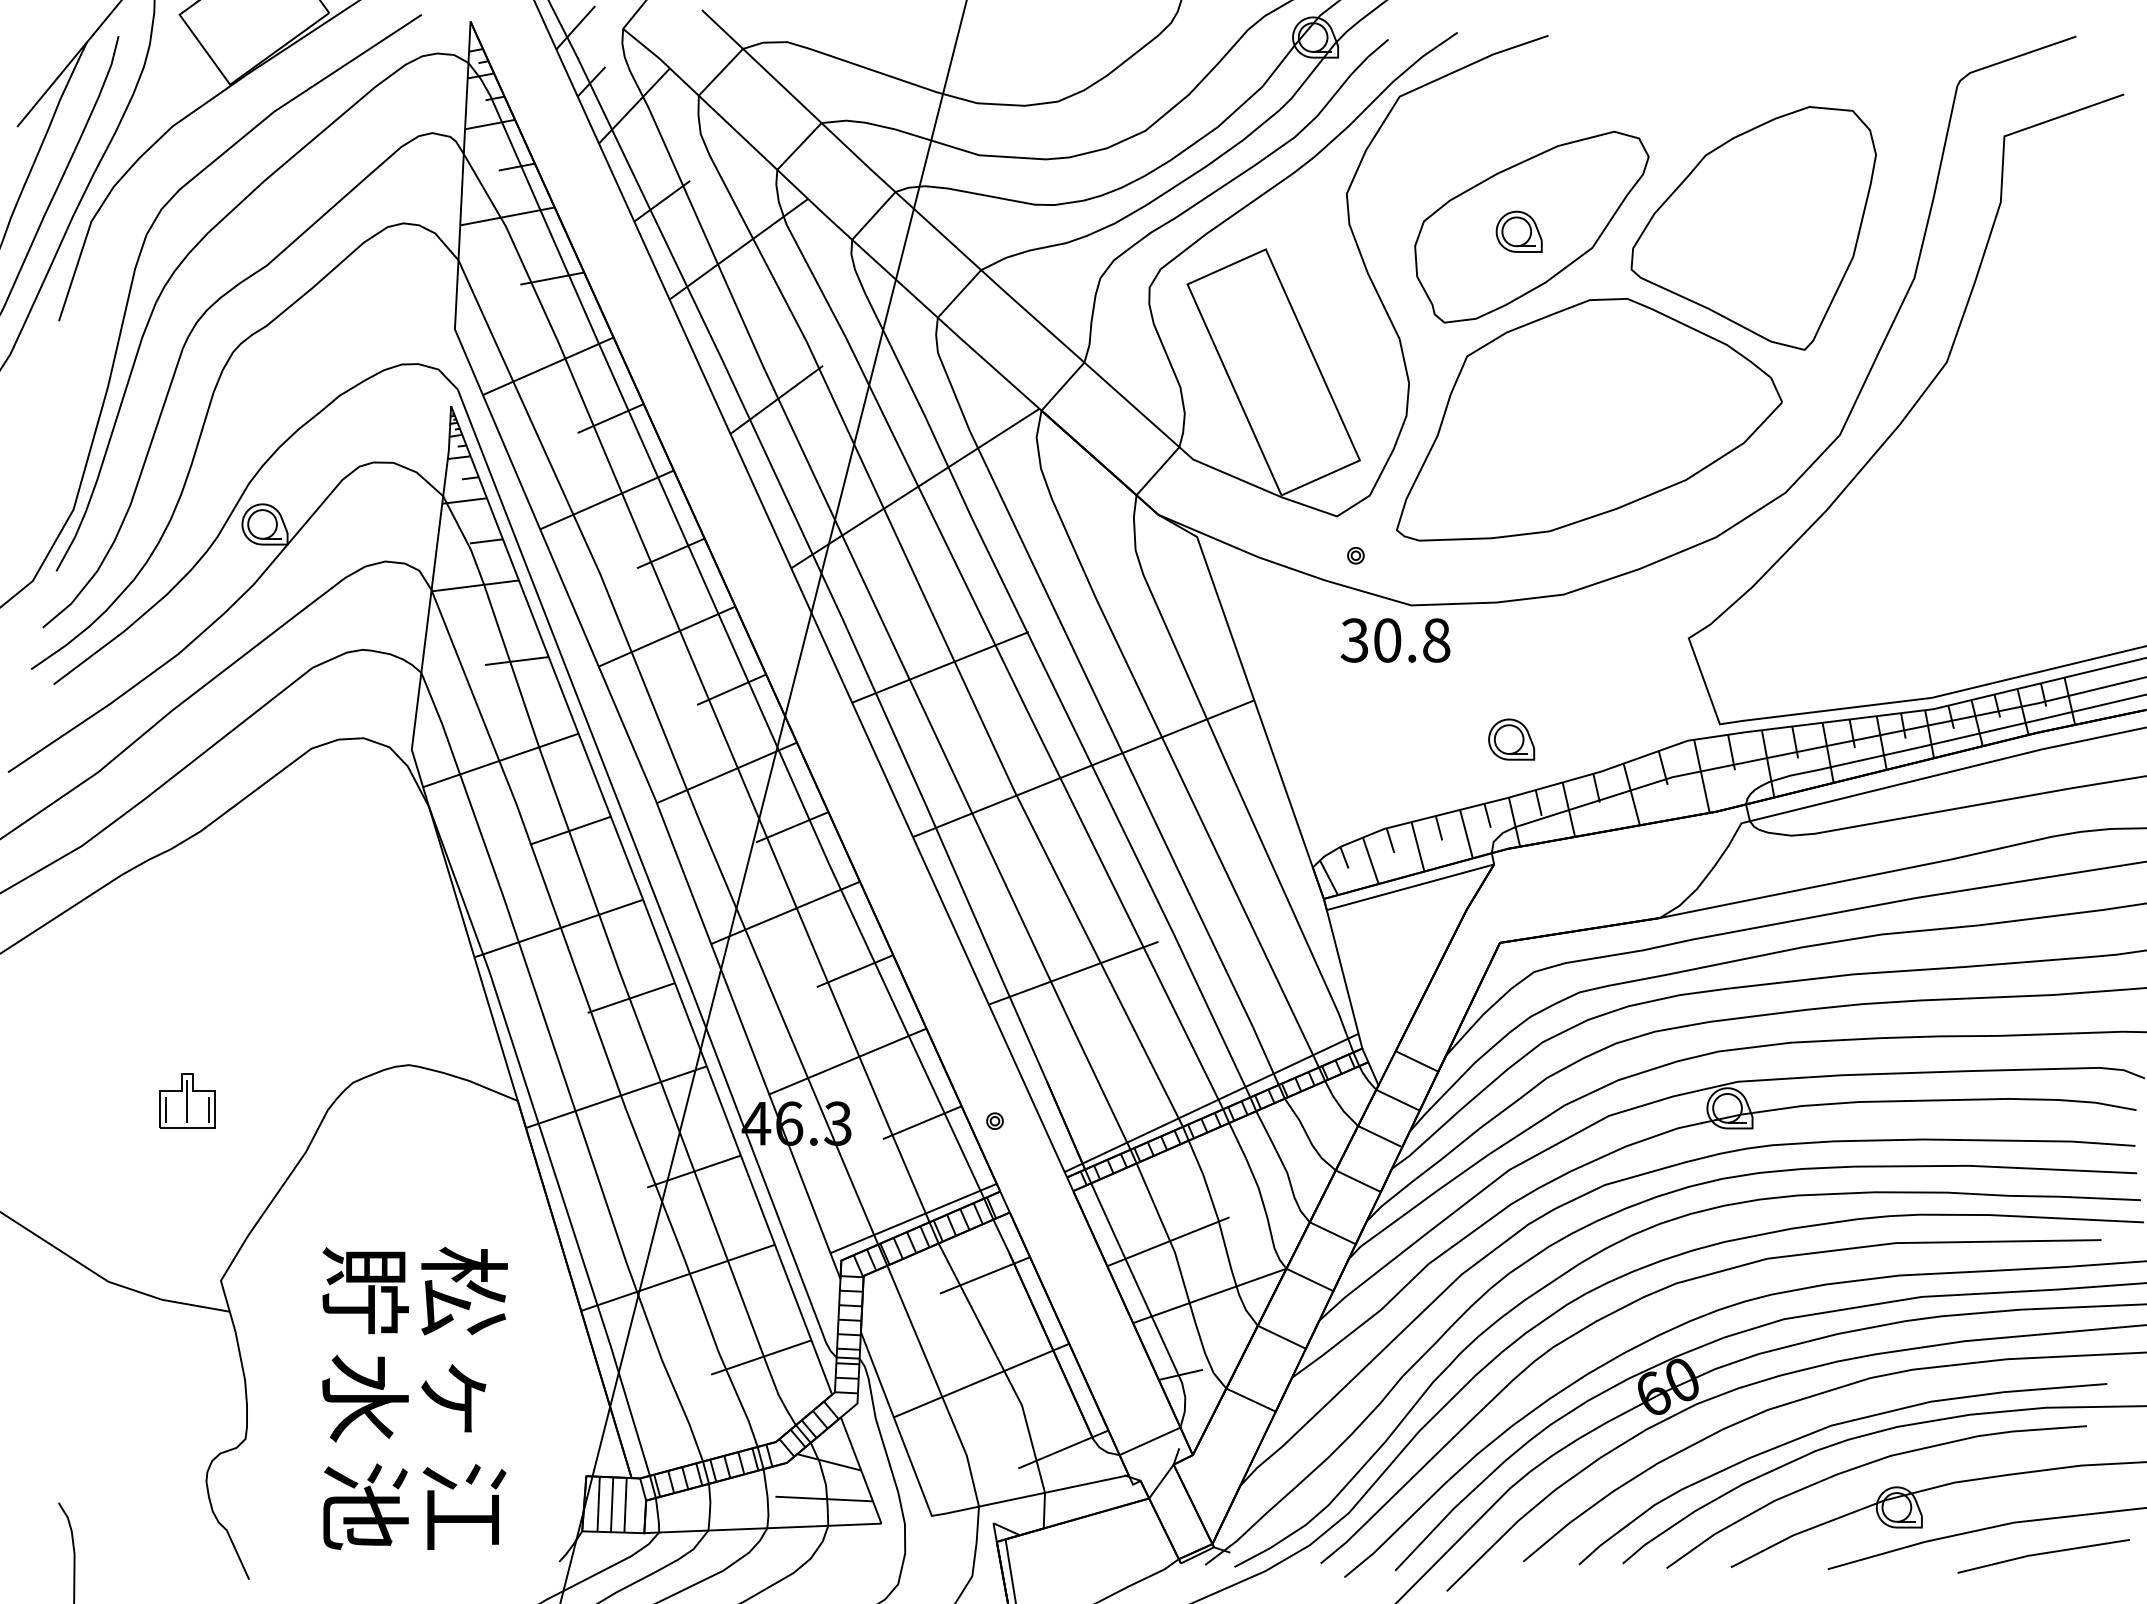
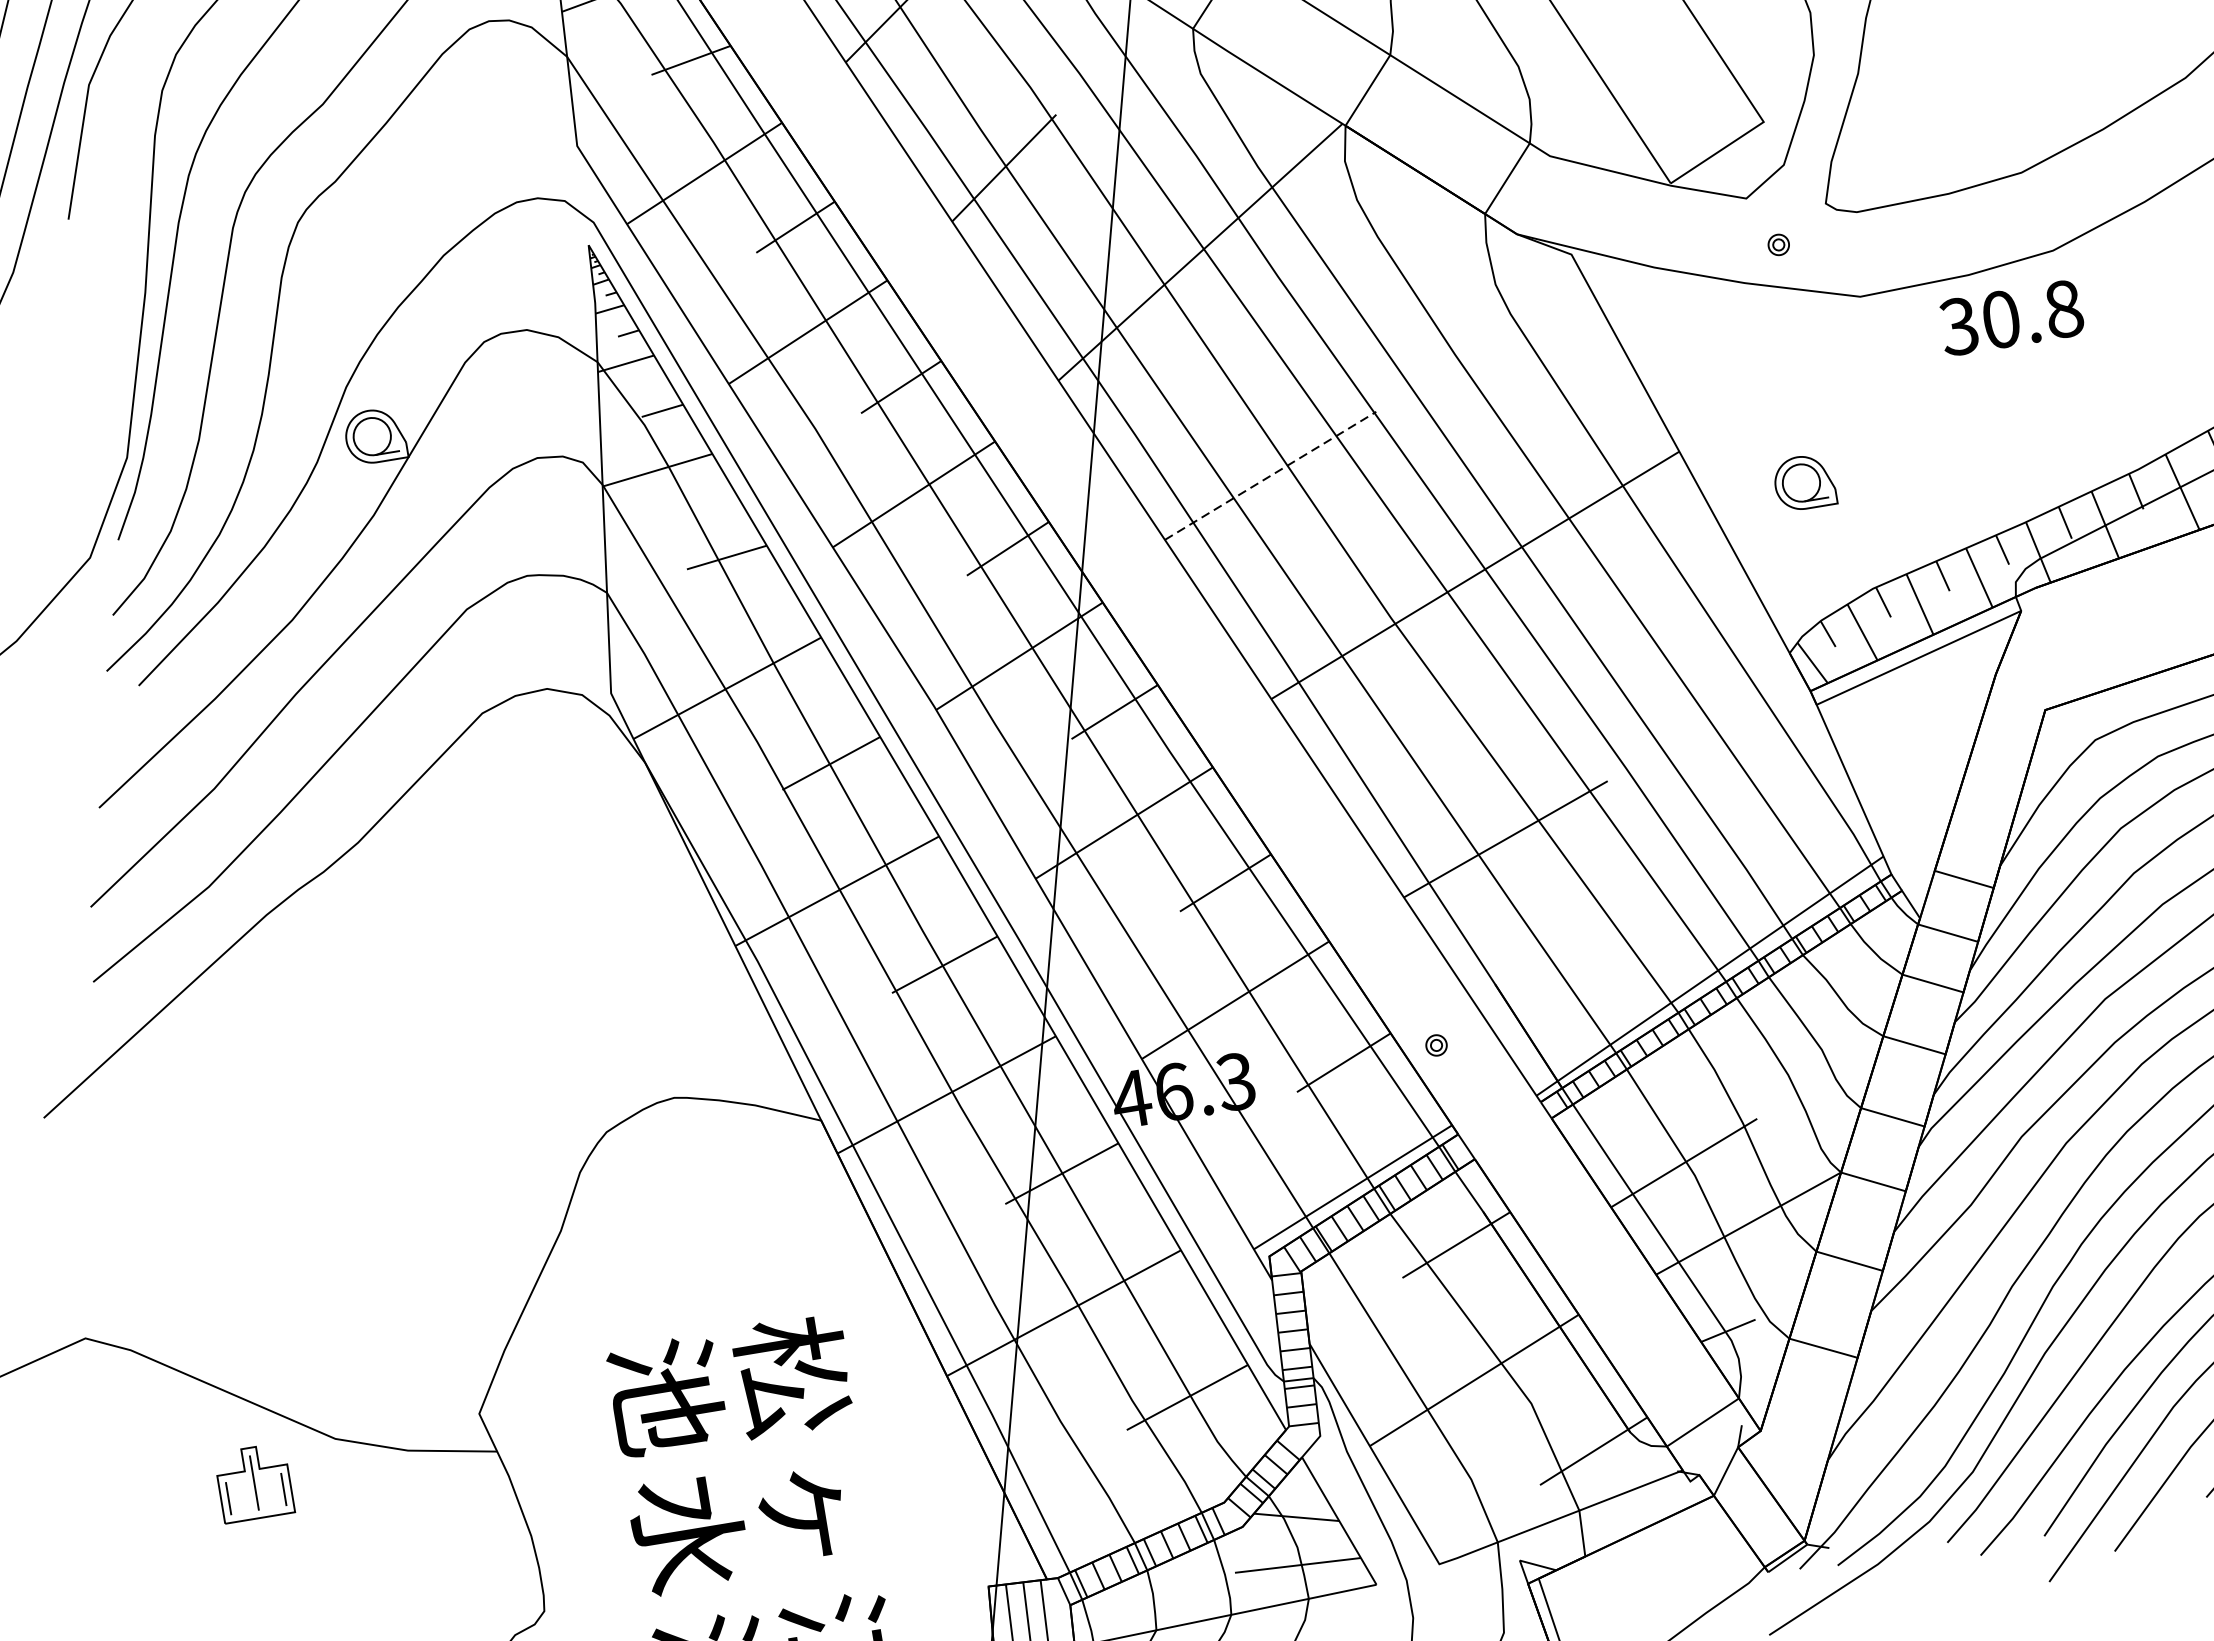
text: (1395, 640) -> (2011, 317), moved
line: (941, 667) -> (1271, 475), solid -> dashed
part: (1511, 739) -> (1804, 482), moved
part: (187, 1100) -> (254, 1482), moved
text: (365, 1290) -> (666, 1395), 貯 -> 池

